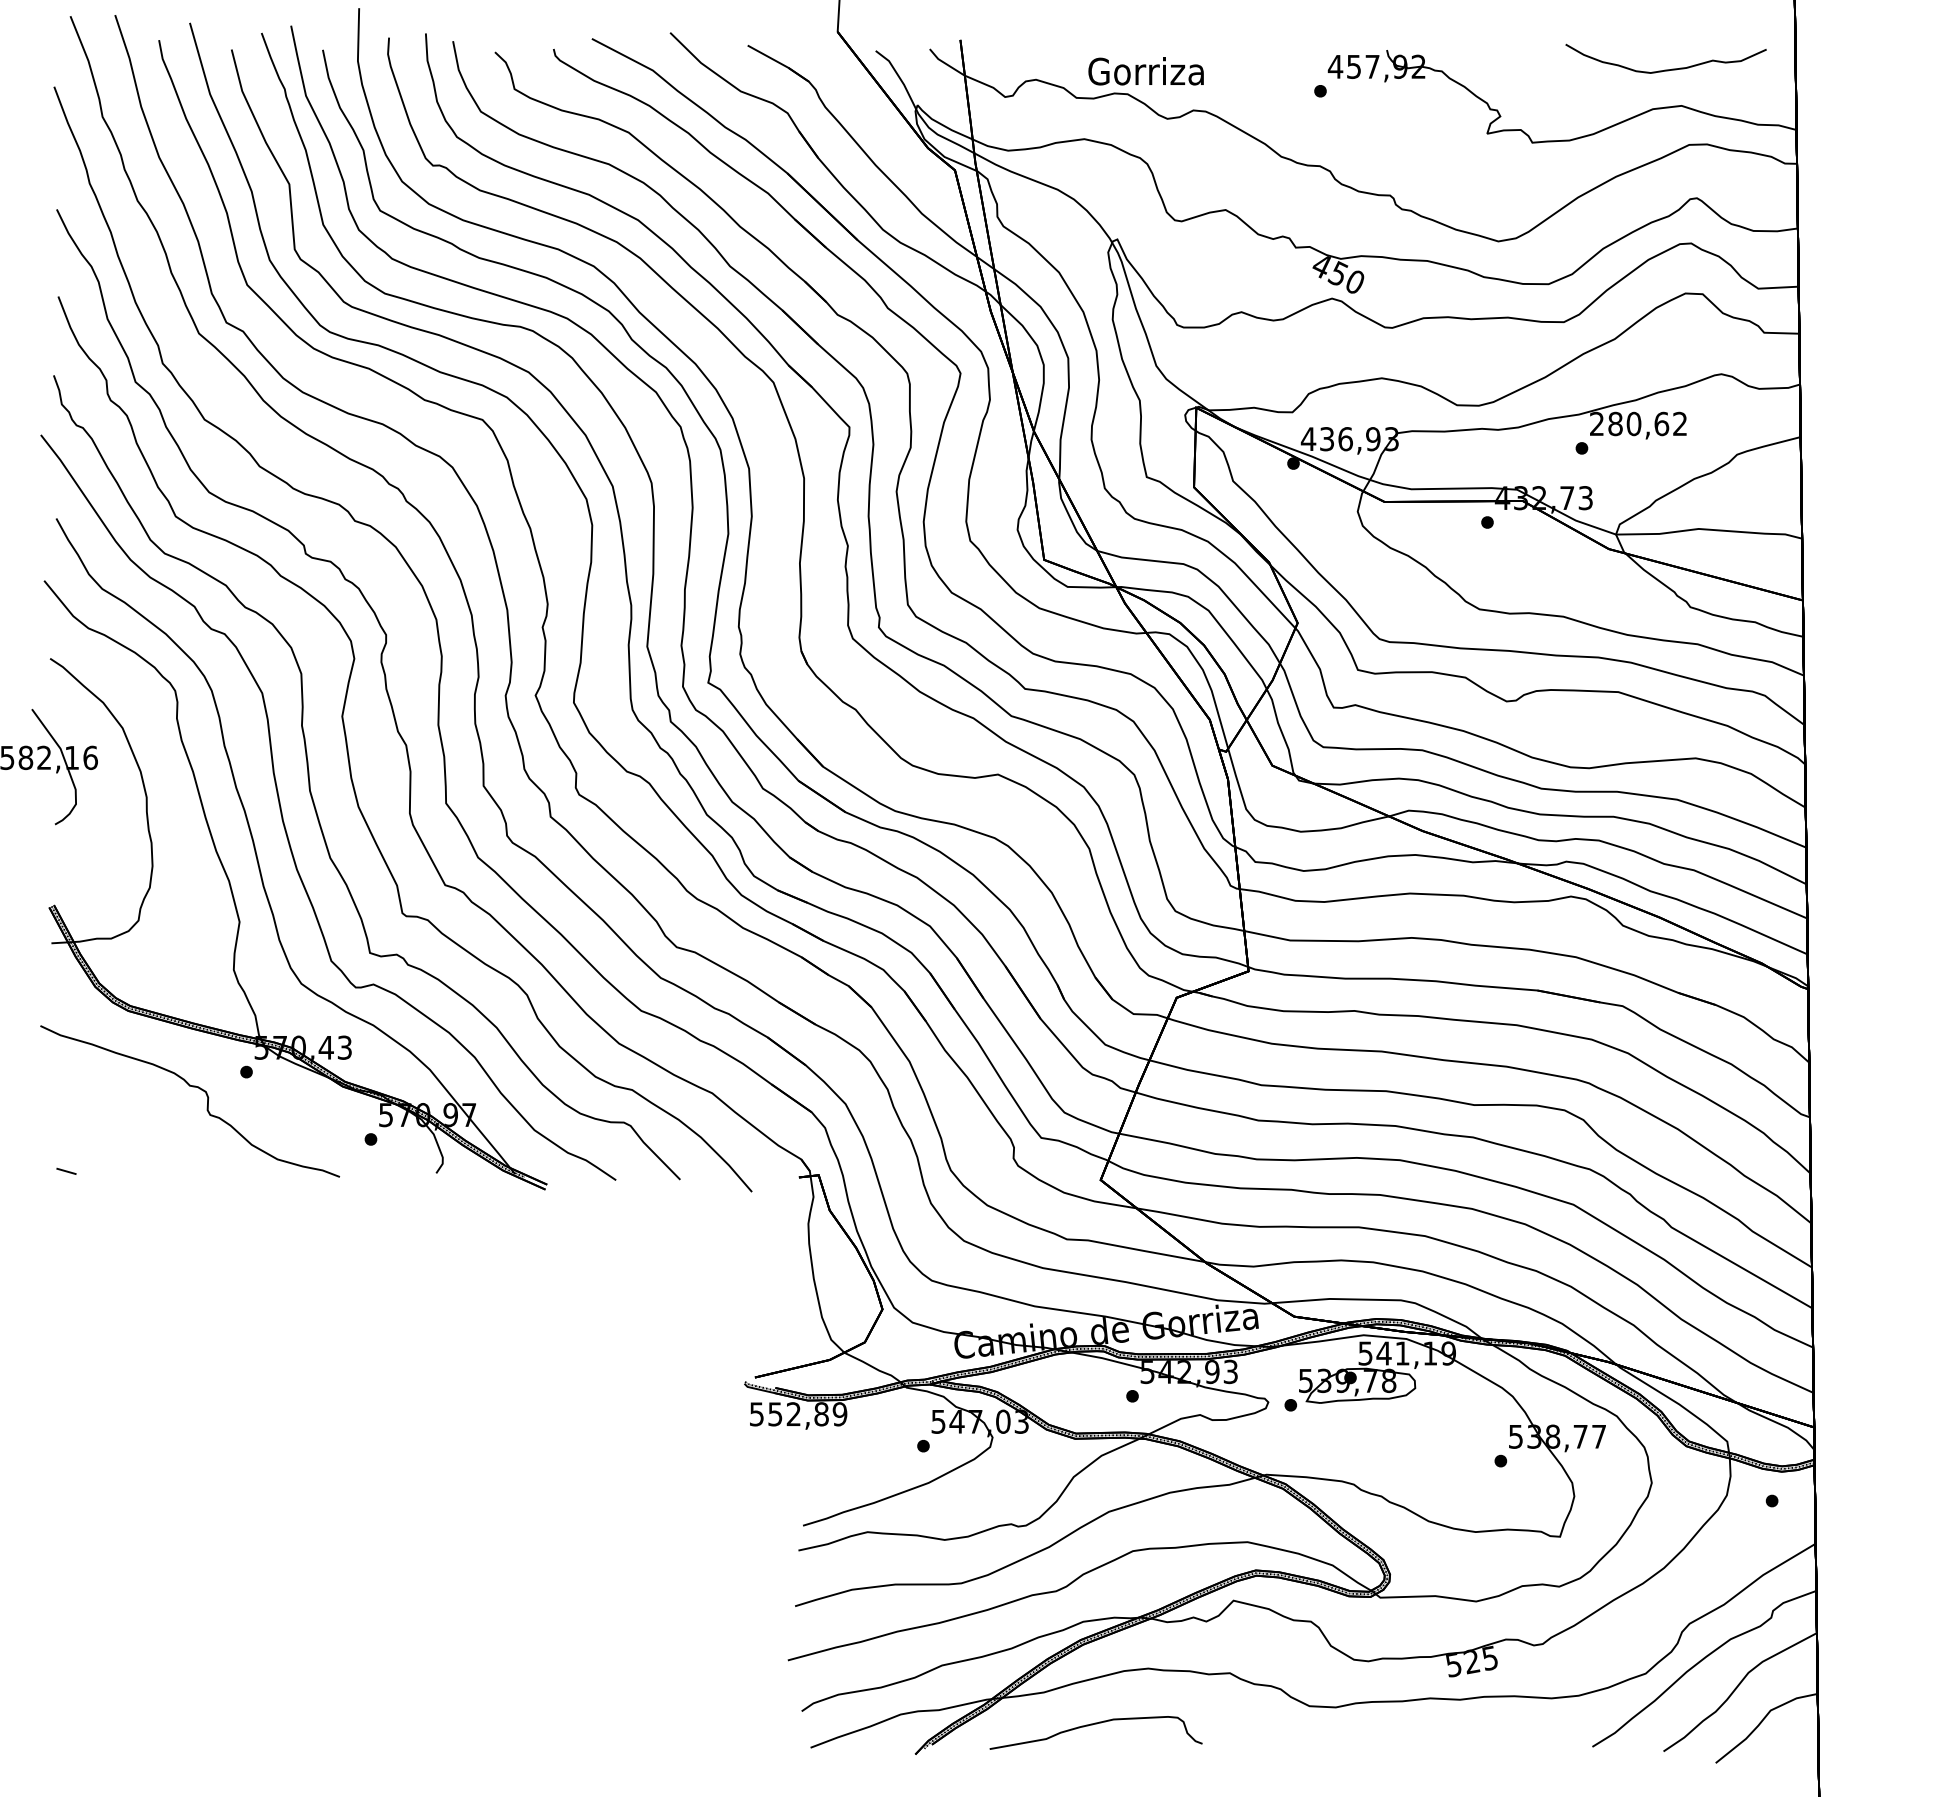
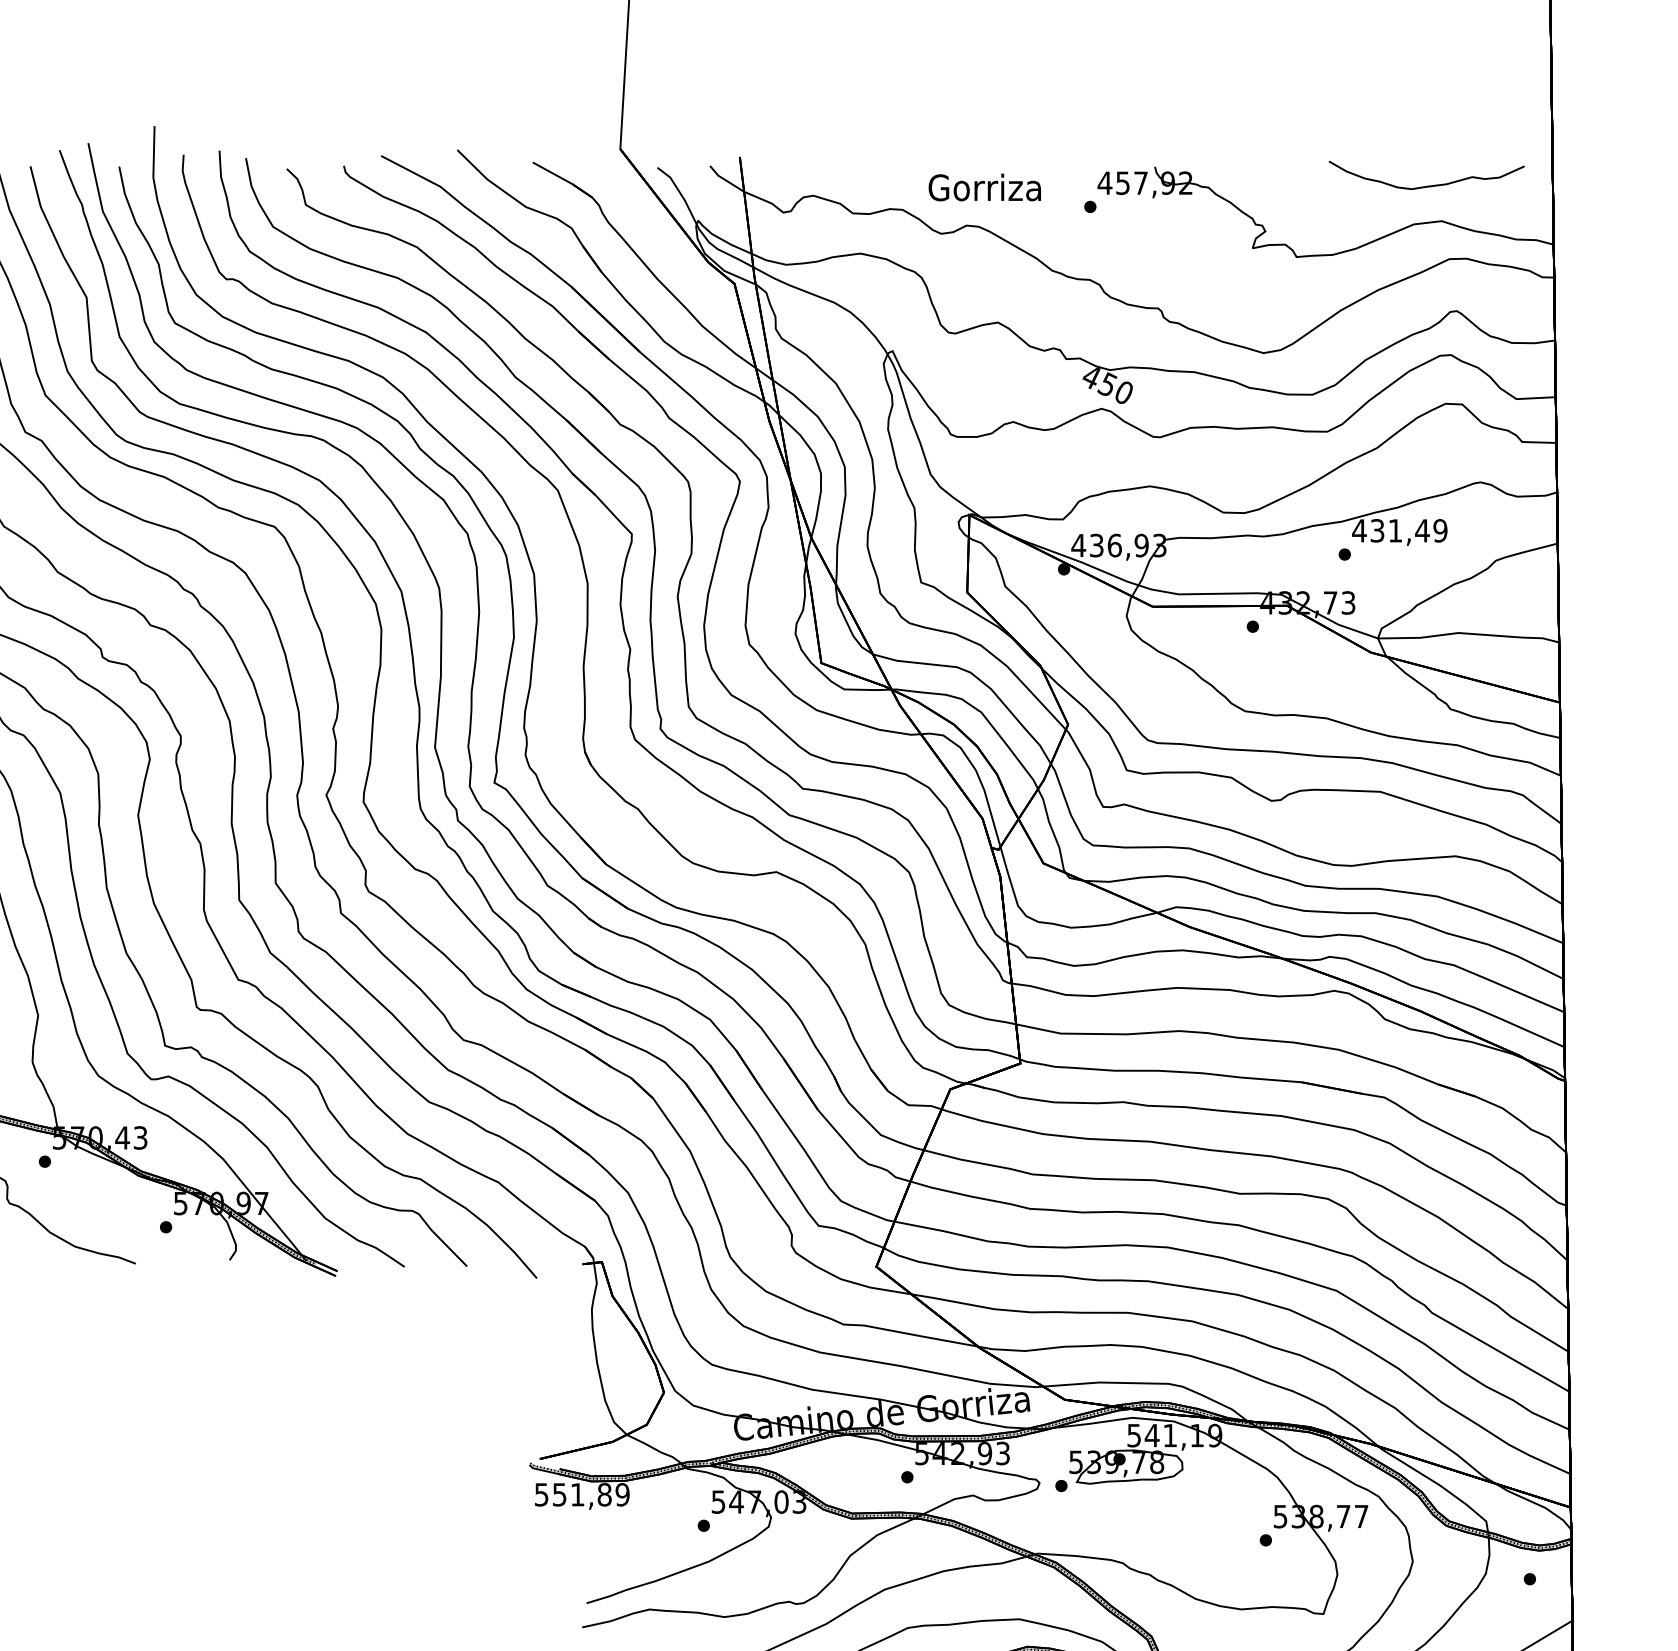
text: (1145, 71) -> (984, 187), moved
text: (1638, 423) -> (1399, 530), 280,62 -> 431,49
text: (793, 1413) -> (577, 1494), 552,89 -> 551,89

